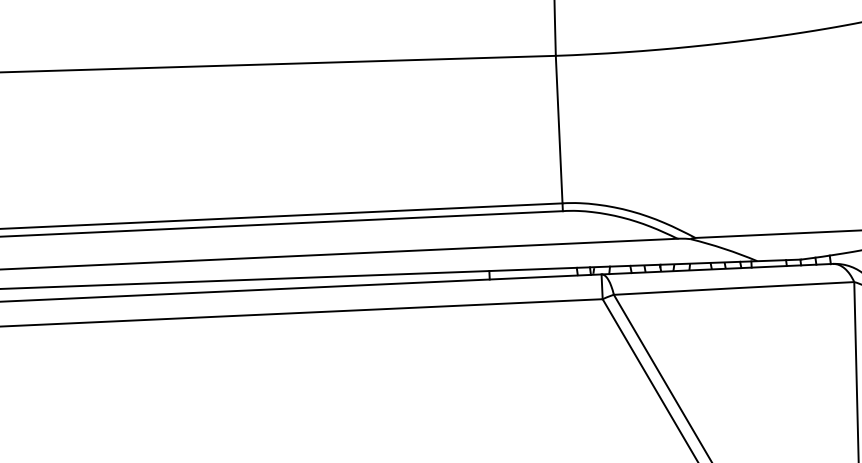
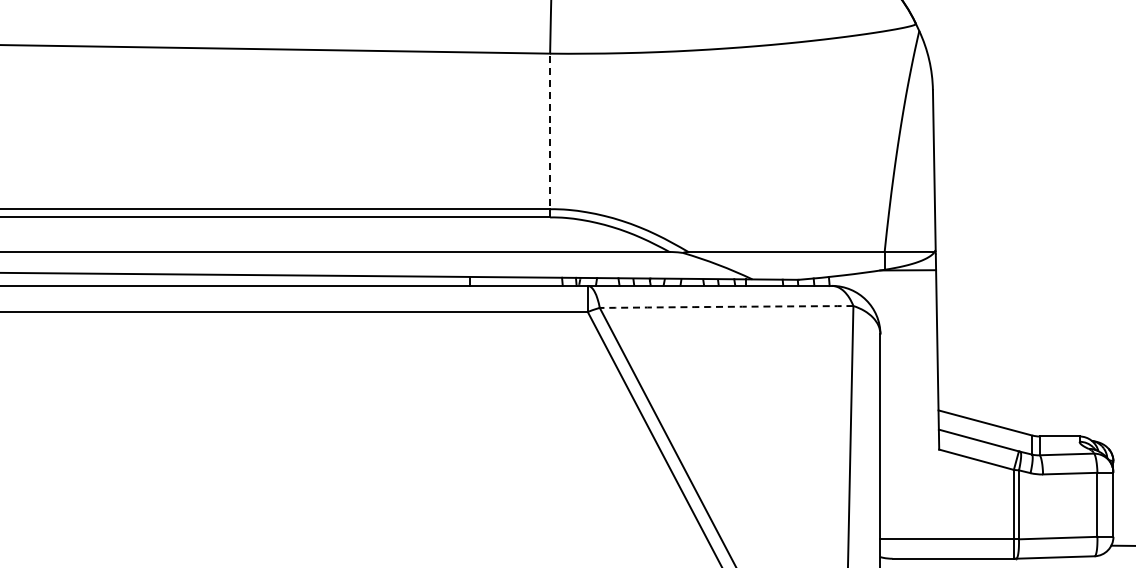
line: (559, 133) -> (550, 135), solid -> dashed
arc: (733, 287) -> (726, 306), solid -> dashed

